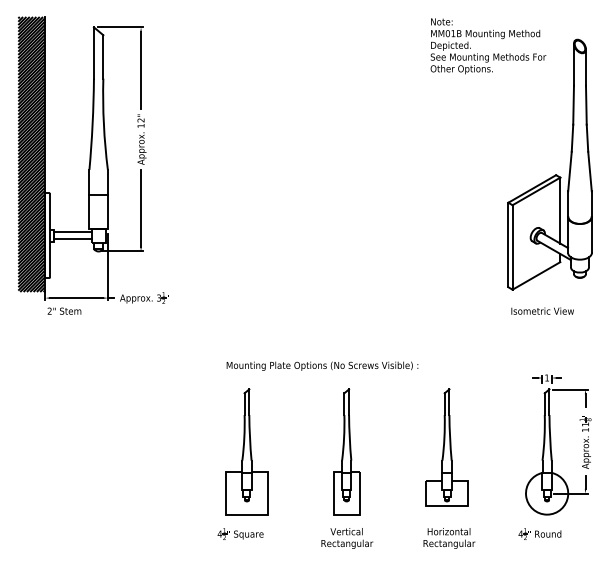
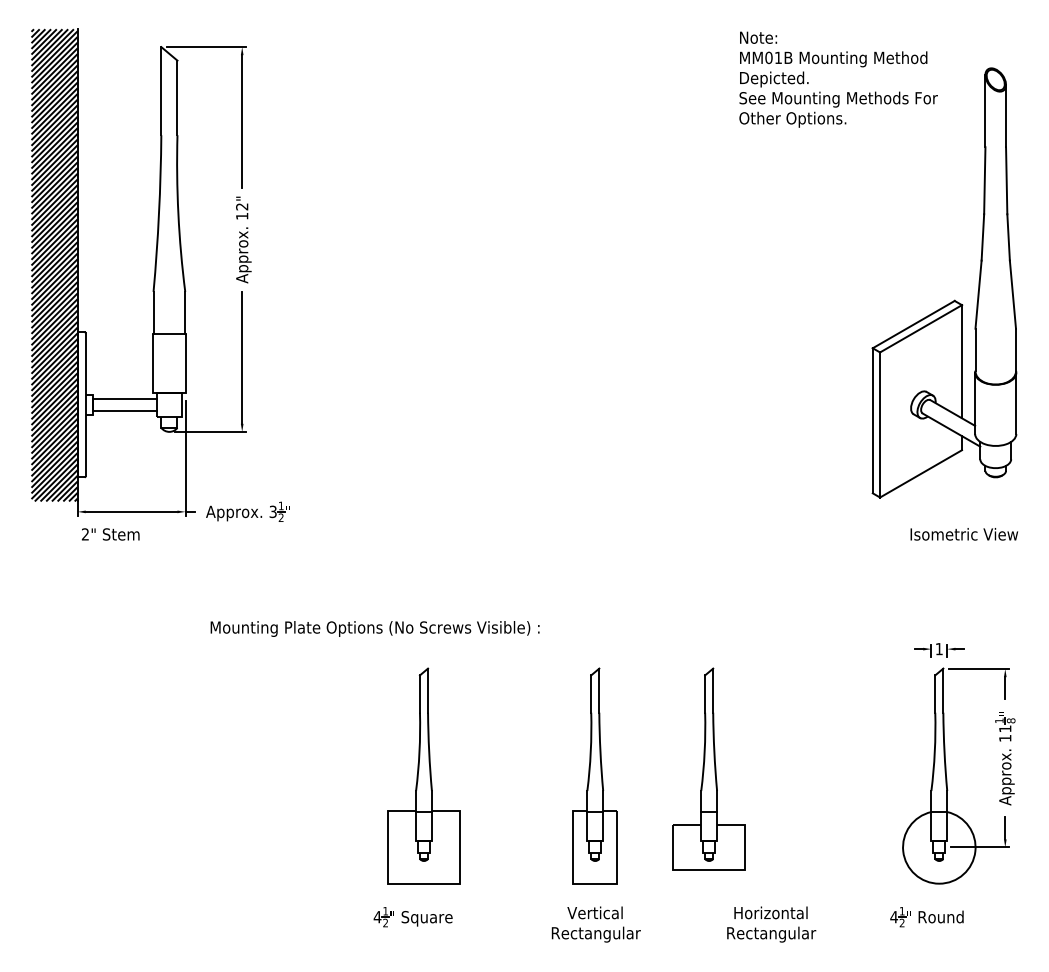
text: (542, 310) -> (964, 533), moved
text: (322, 365) -> (375, 627), moved
part: (446, 447) -> (708, 768), moved

